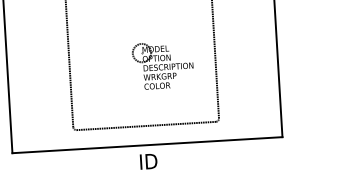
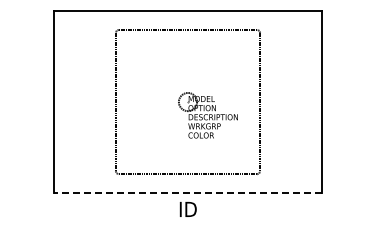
line: (147, 145) -> (188, 193), solid -> dashed

